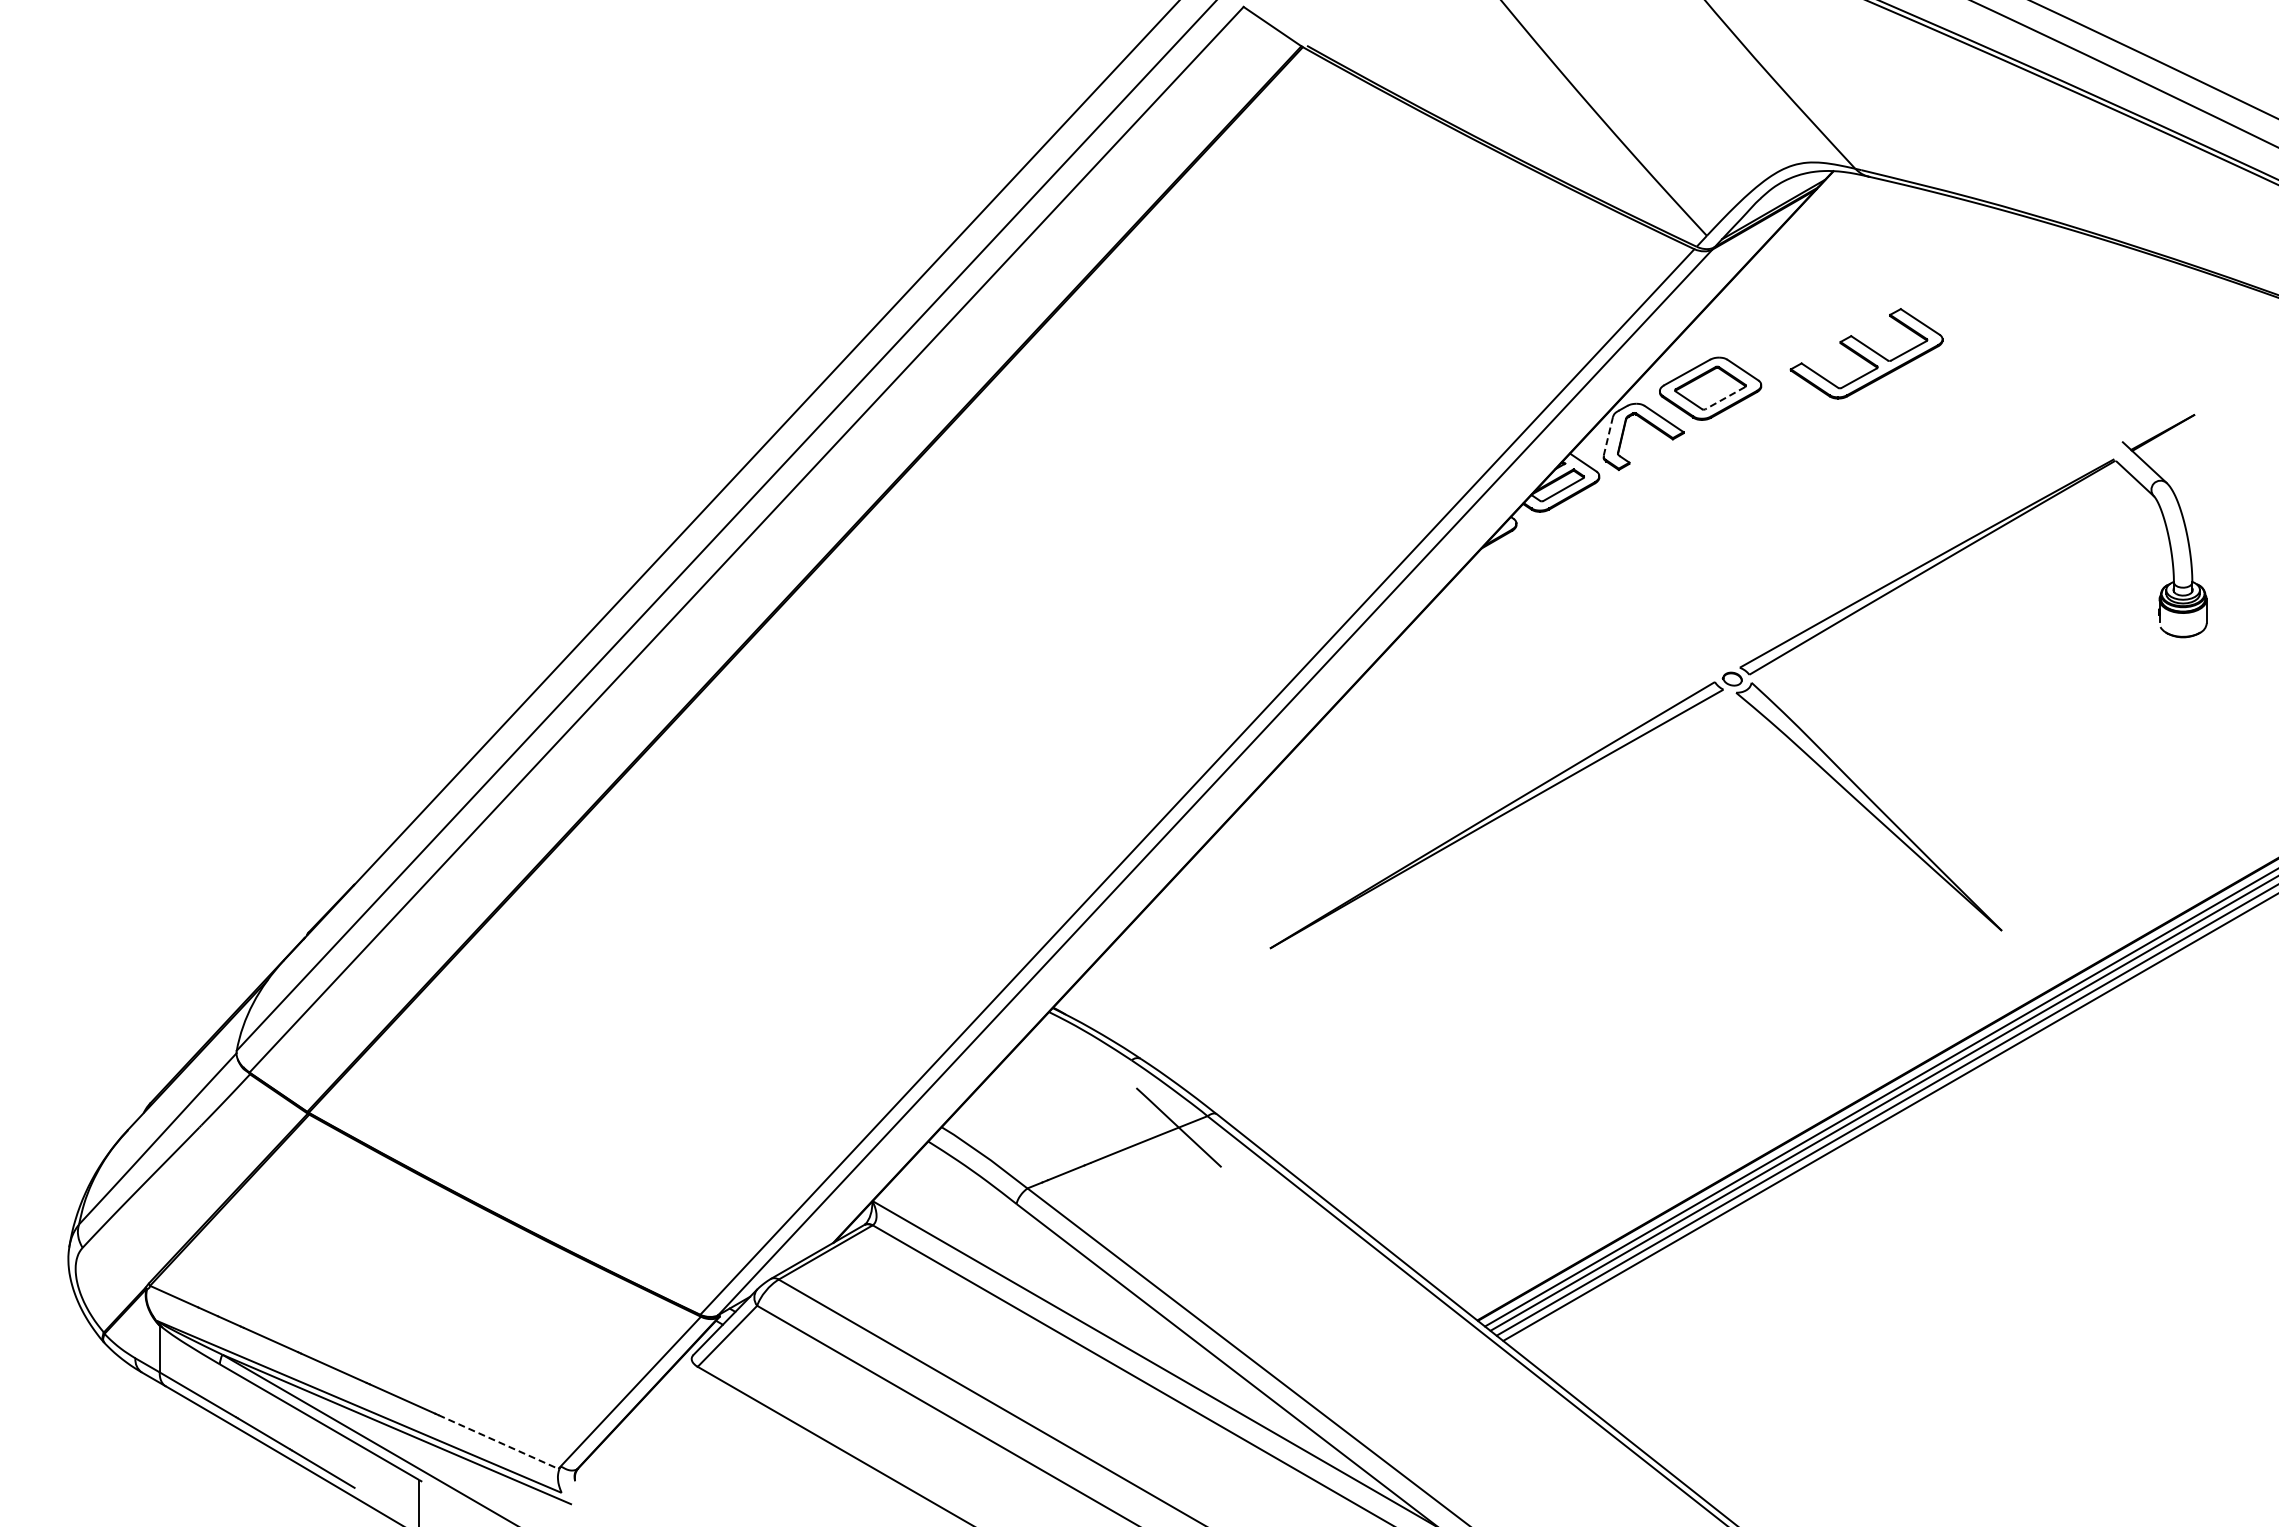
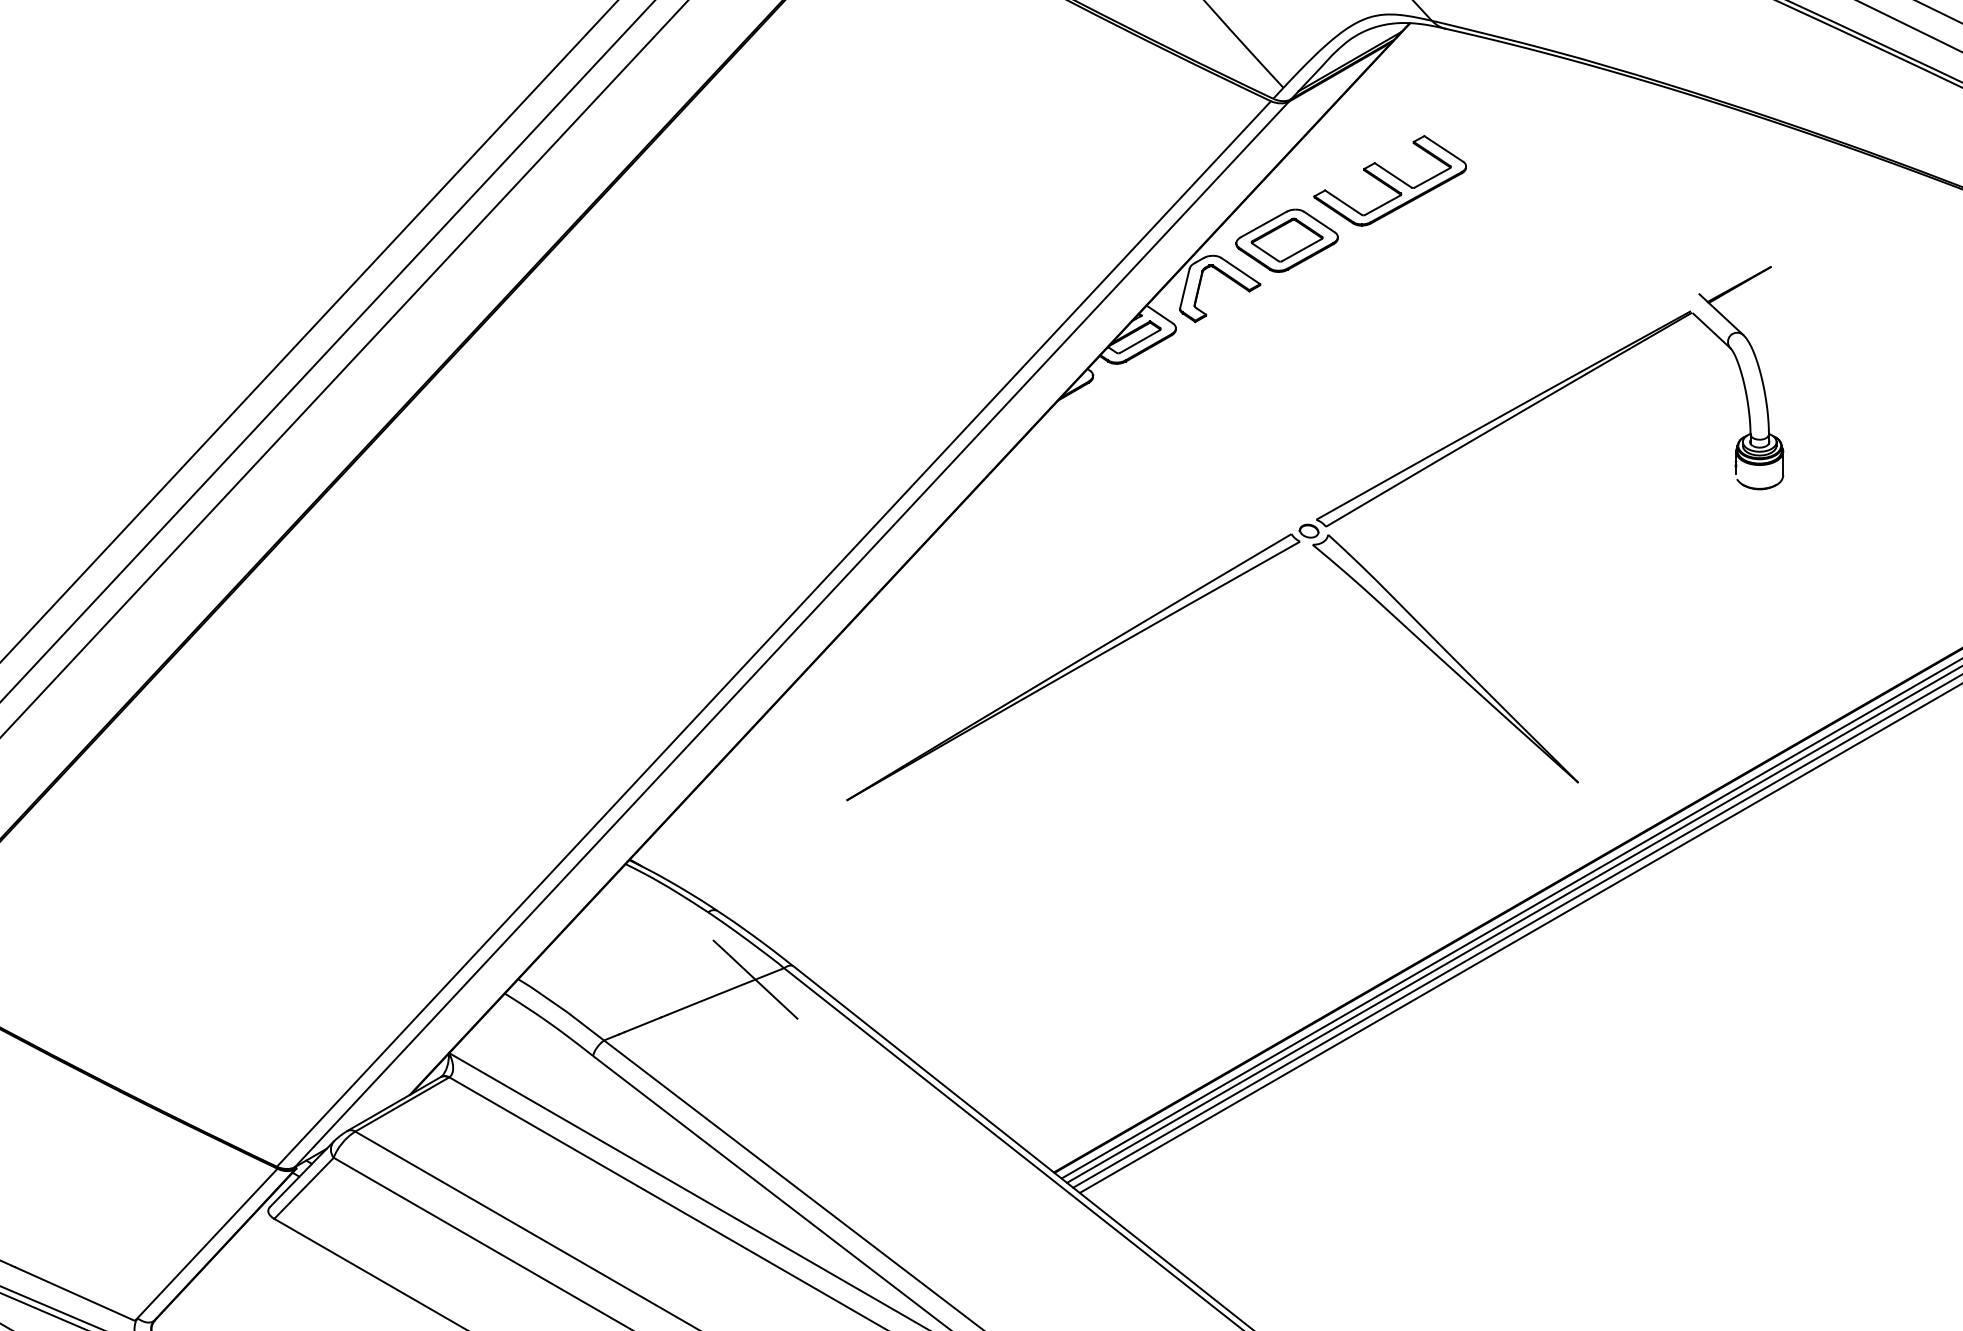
part: (1866, 353) -> (1390, 180), moved
line: (1725, 398) -> (1302, 250), dashed -> solid
line: (1608, 436) -> (1185, 288), dashed -> solid
line: (498, 1441) -> (75, 1293), dashed -> solid

